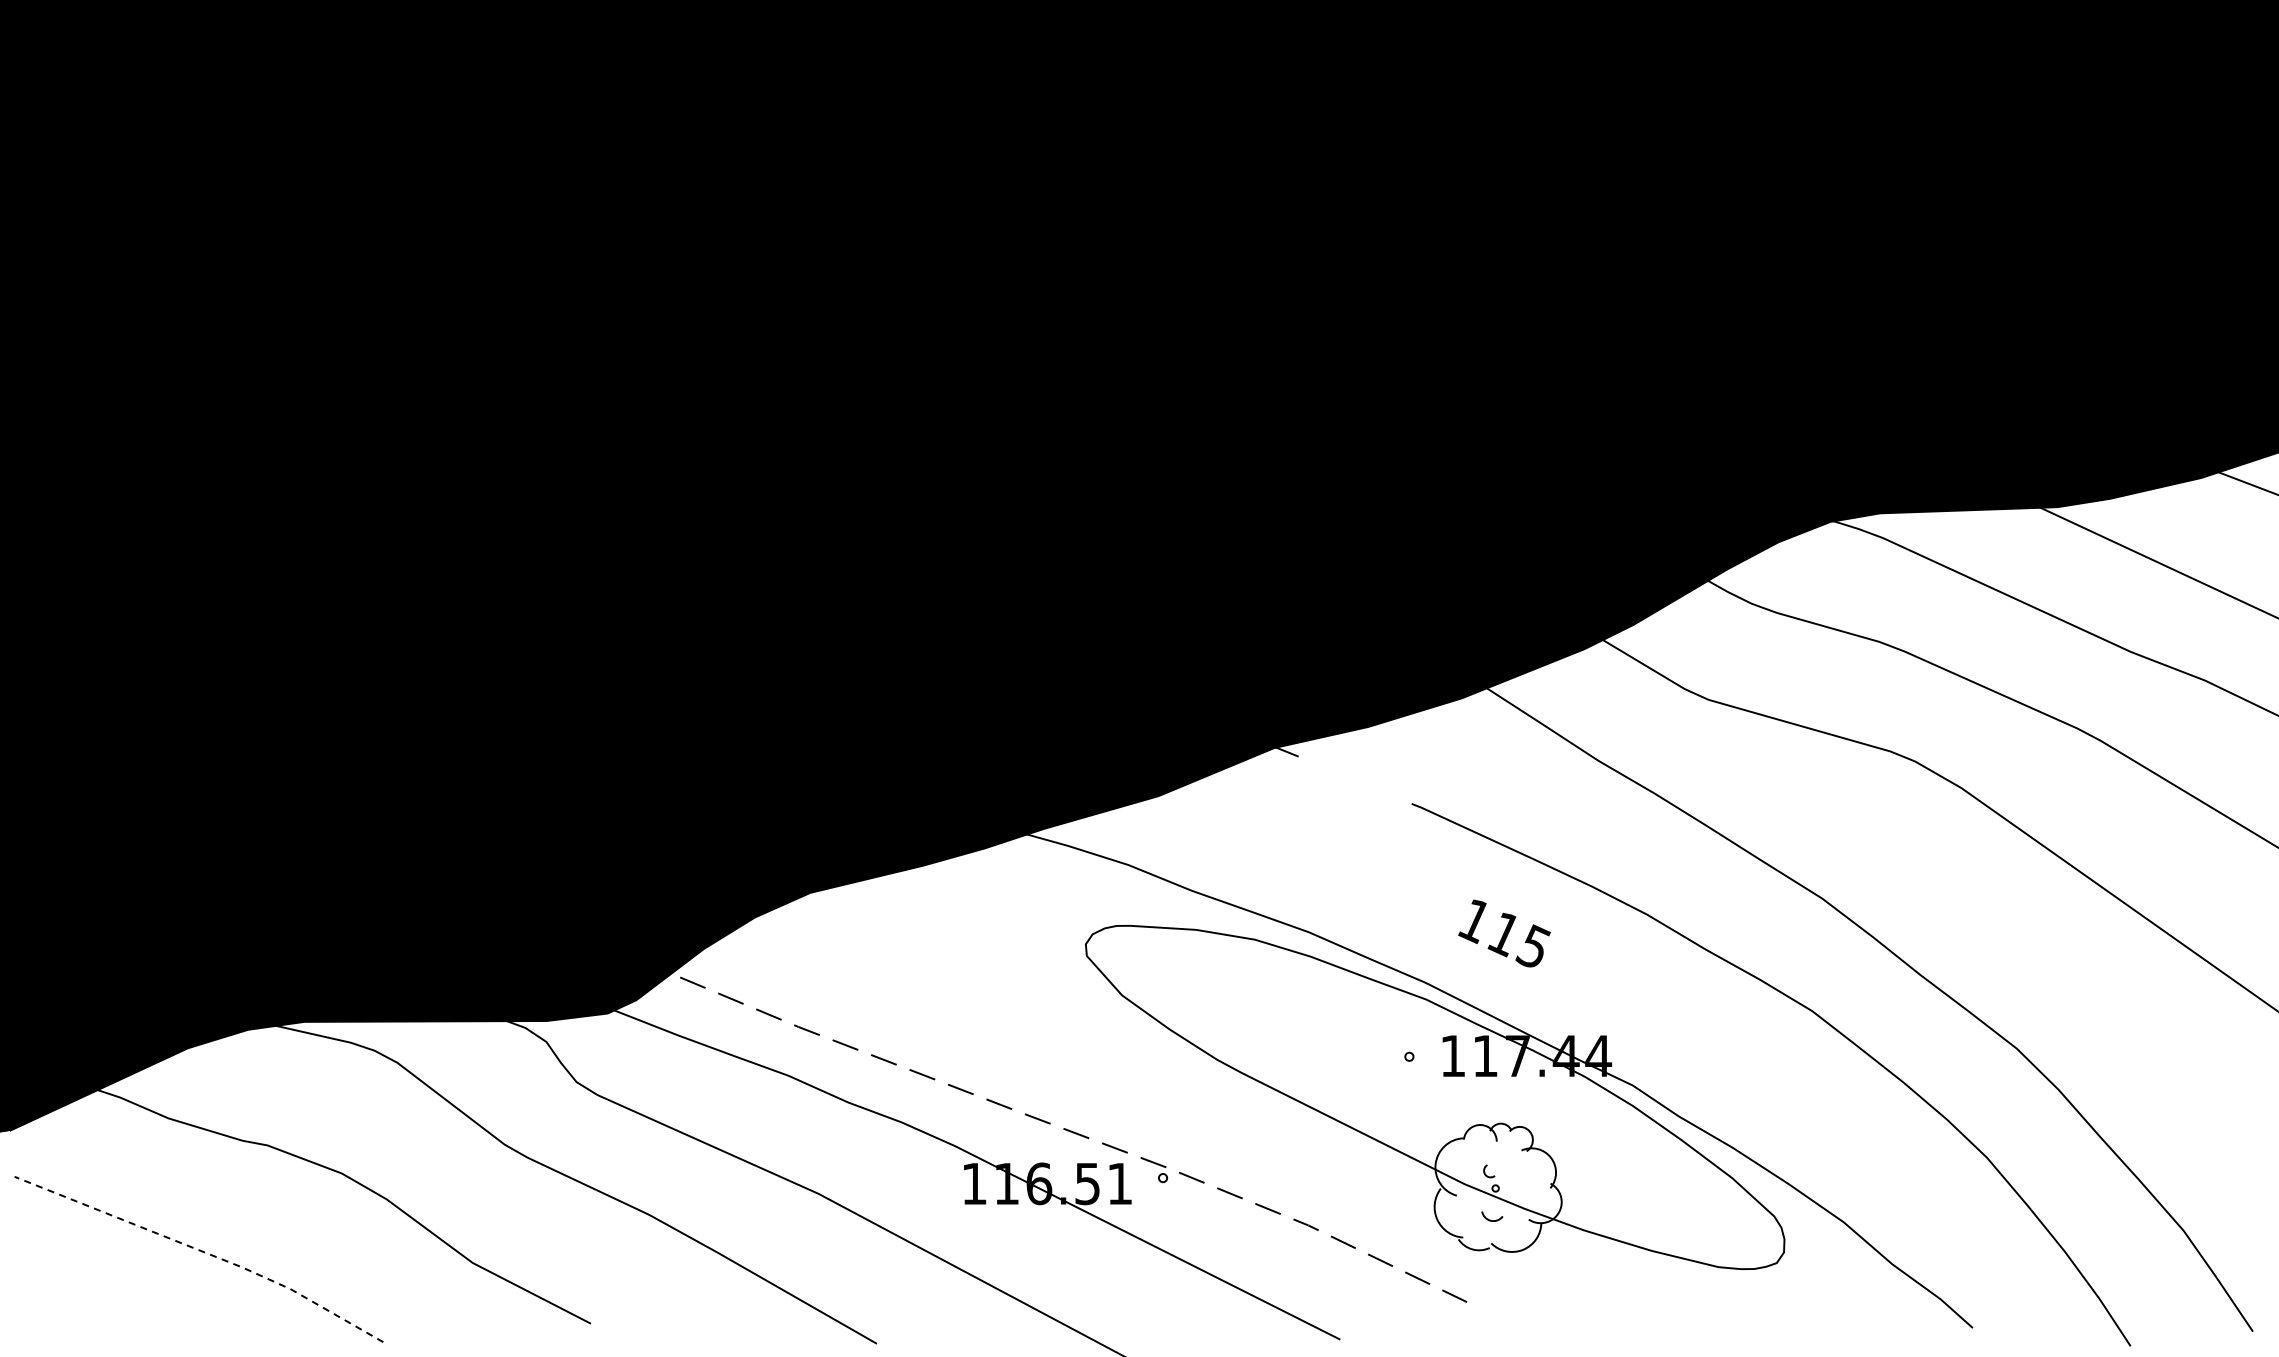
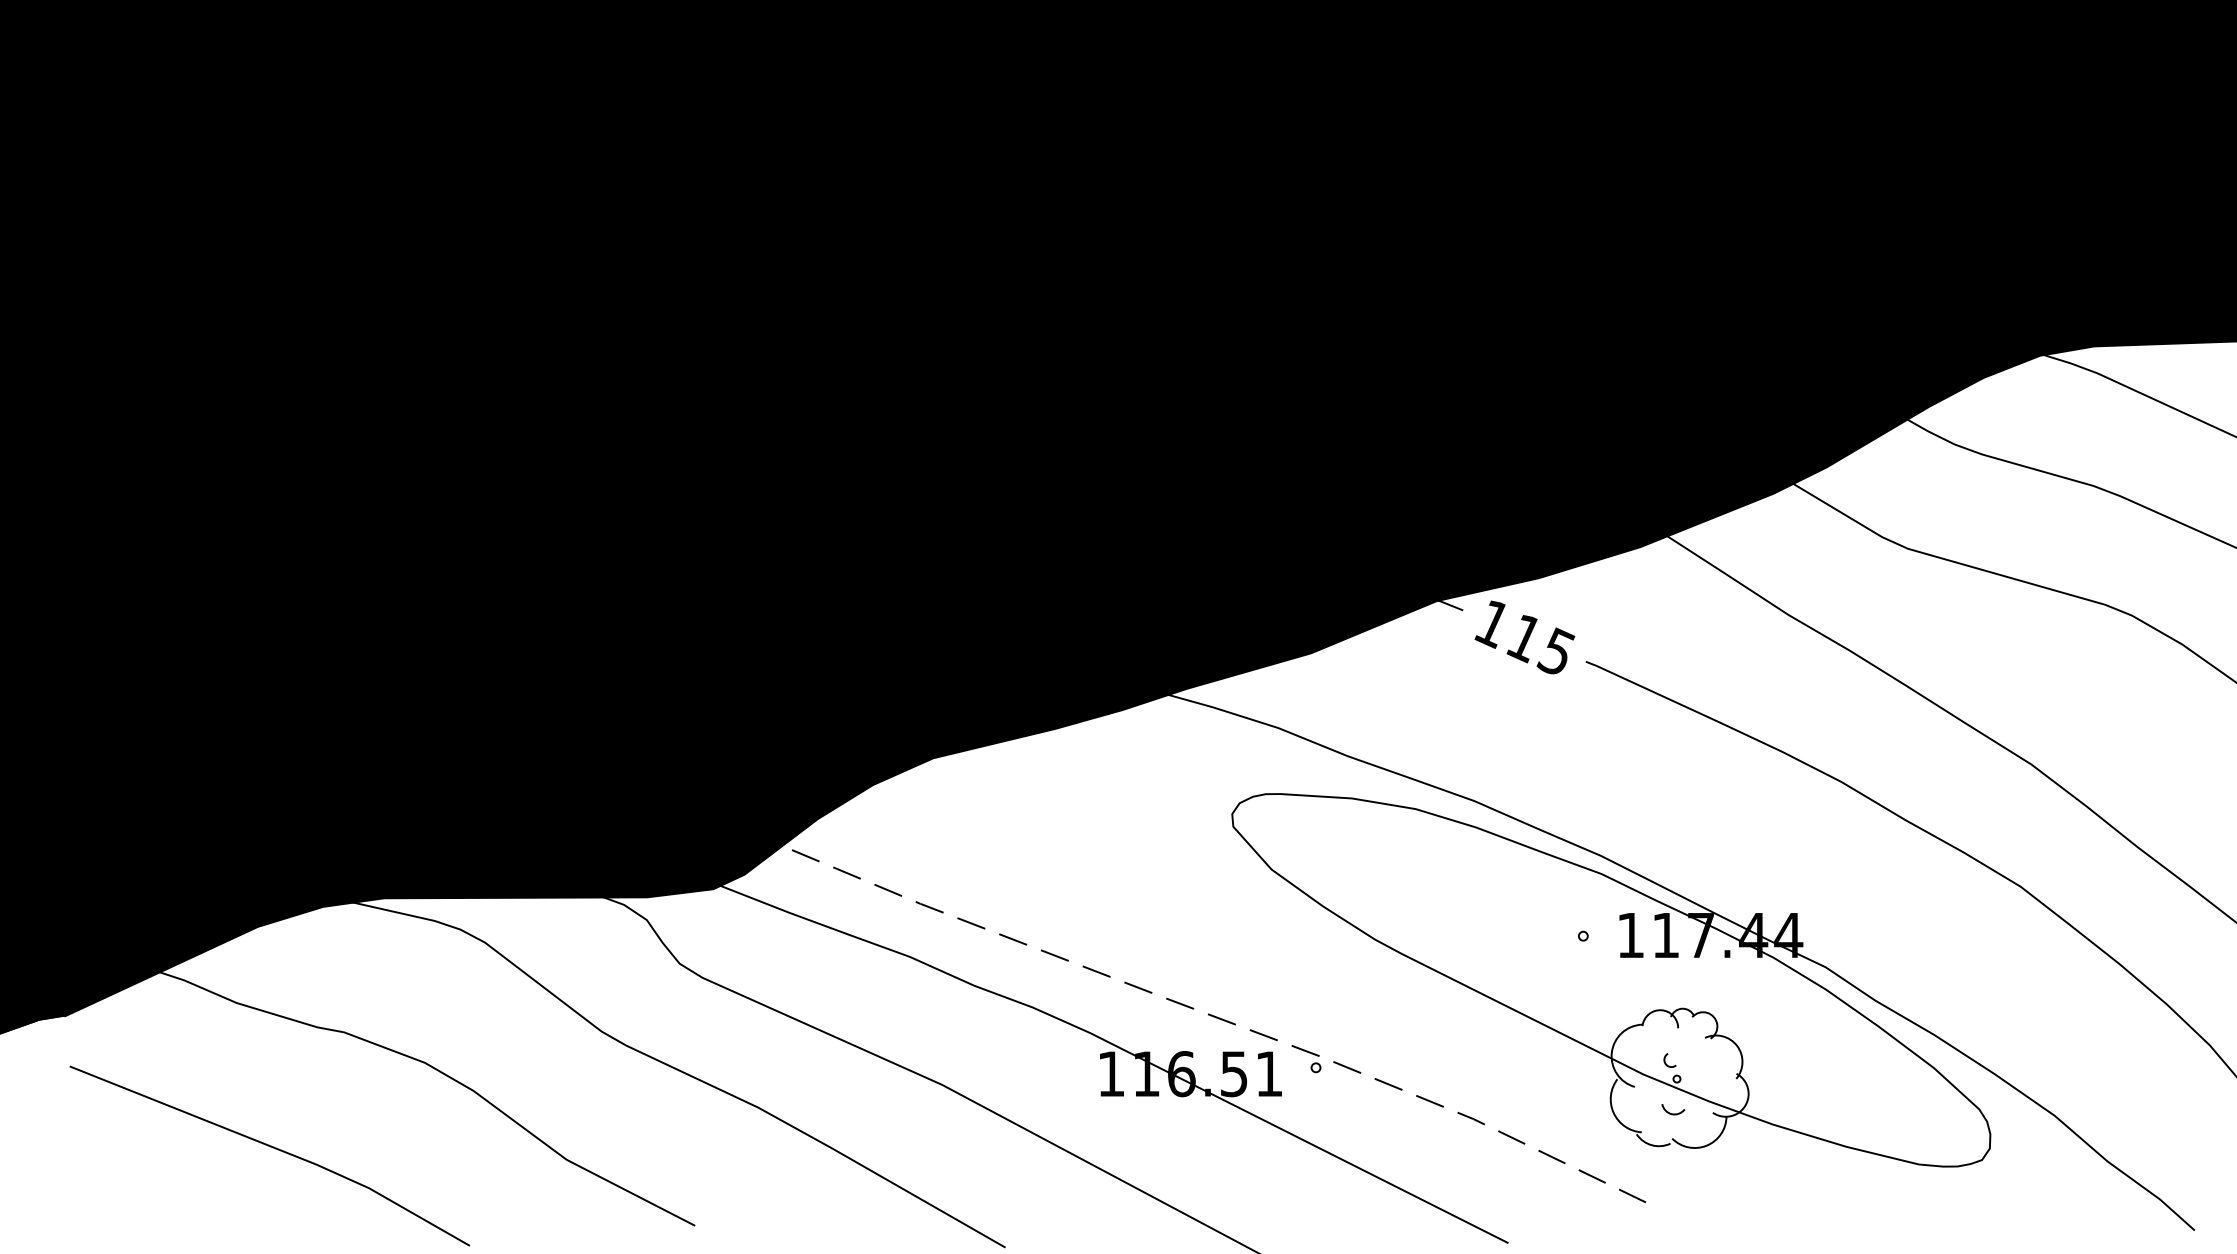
text: (1504, 933) -> (1524, 637), moved
line: (203, 1252) -> (274, 1148), dashed -> solid

